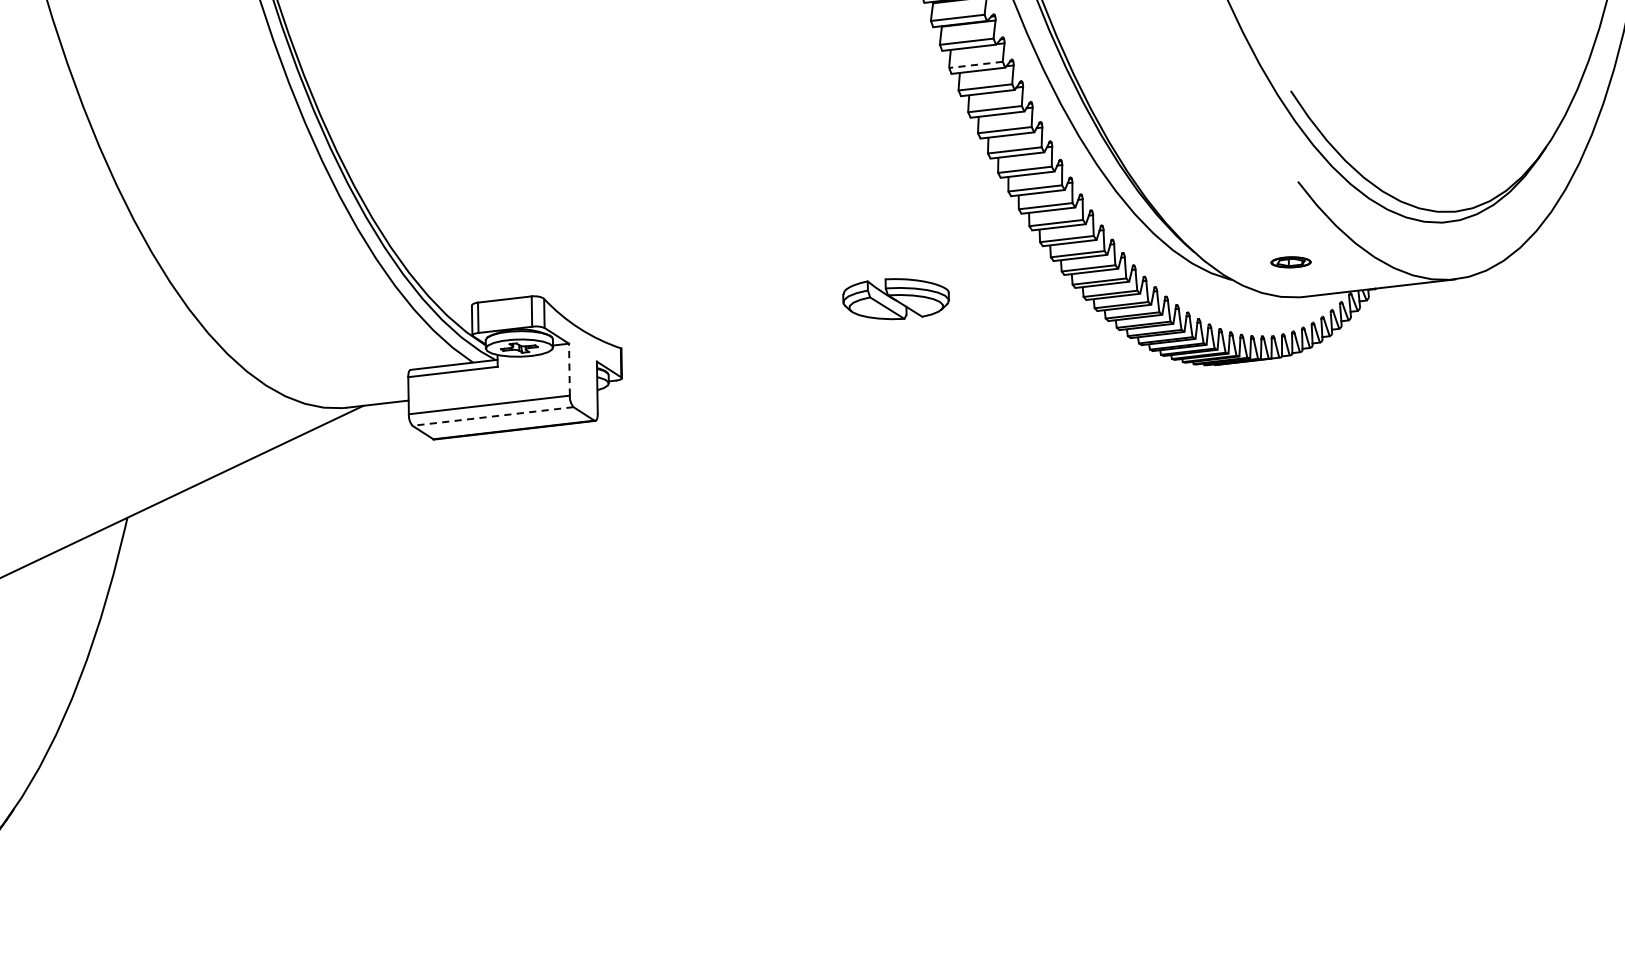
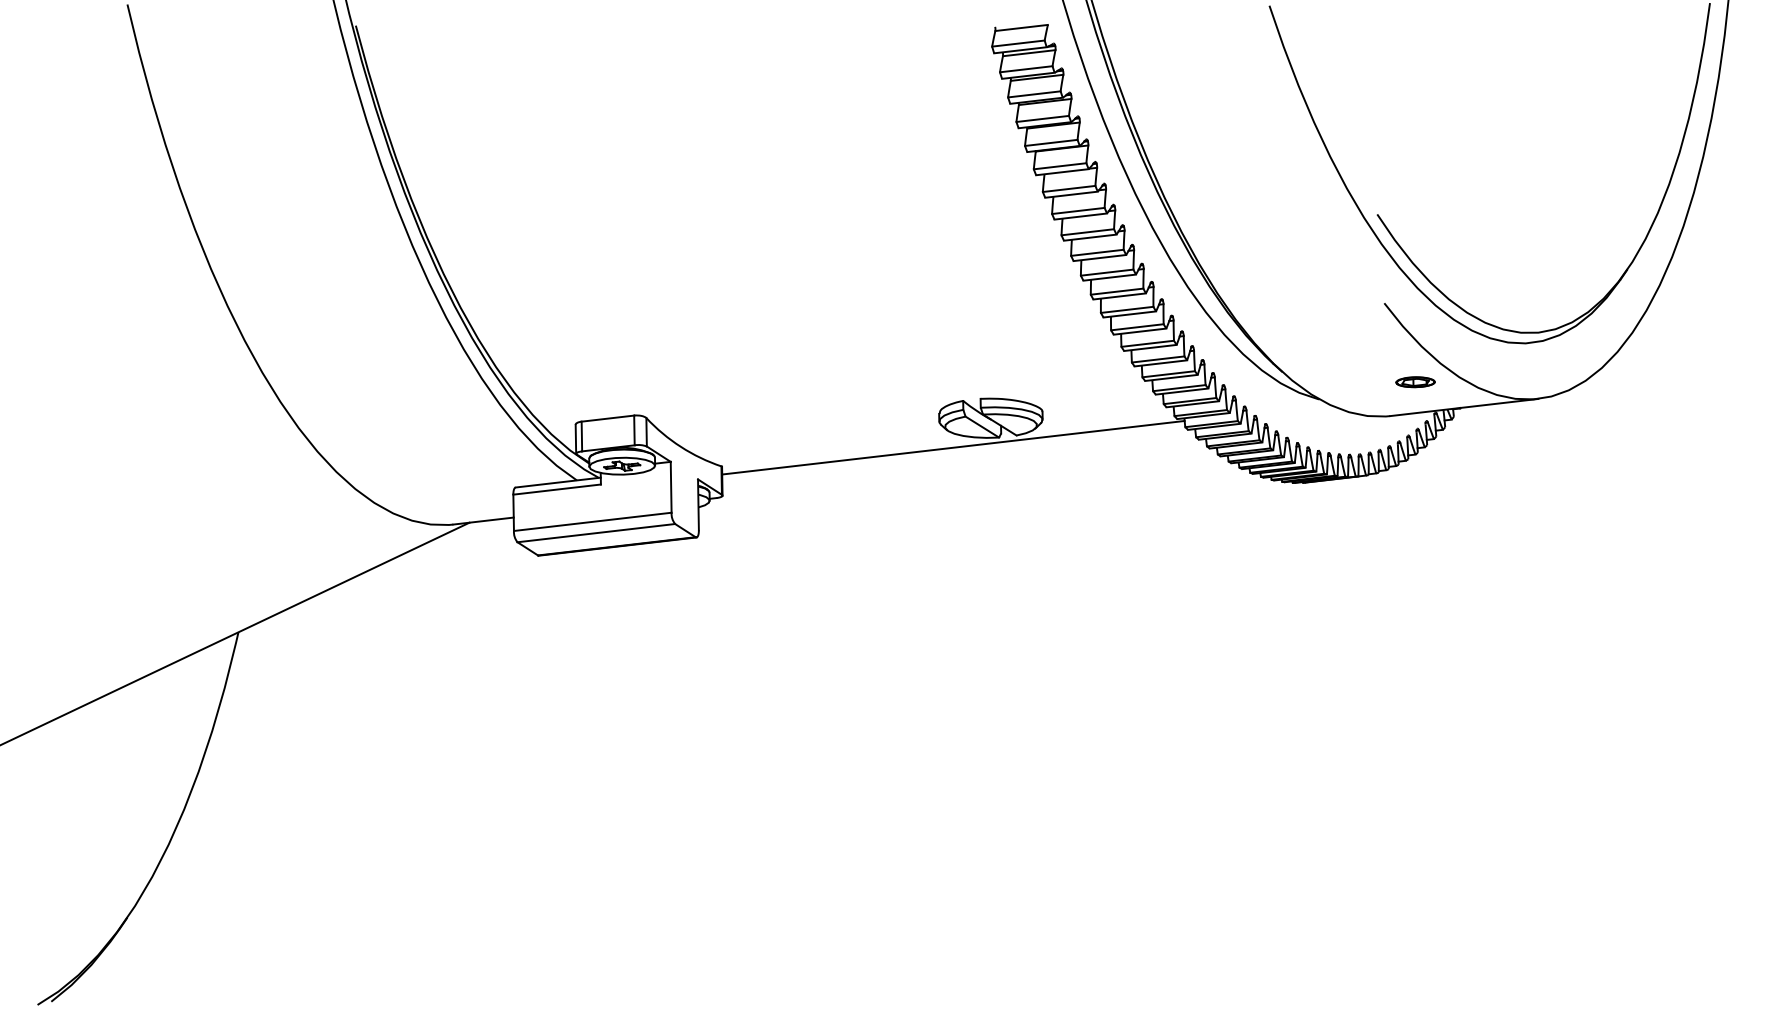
line: (975, 65) -> (1068, 189), dashed -> solid
part: (1290, 262) -> (1415, 382), moved
line: (857, 329) -> (953, 447), added
line: (569, 368) -> (671, 486), dashed -> solid
line: (492, 416) -> (595, 533), dashed -> solid

